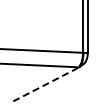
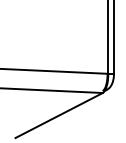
line: (46, 84) -> (59, 115), dashed -> solid

